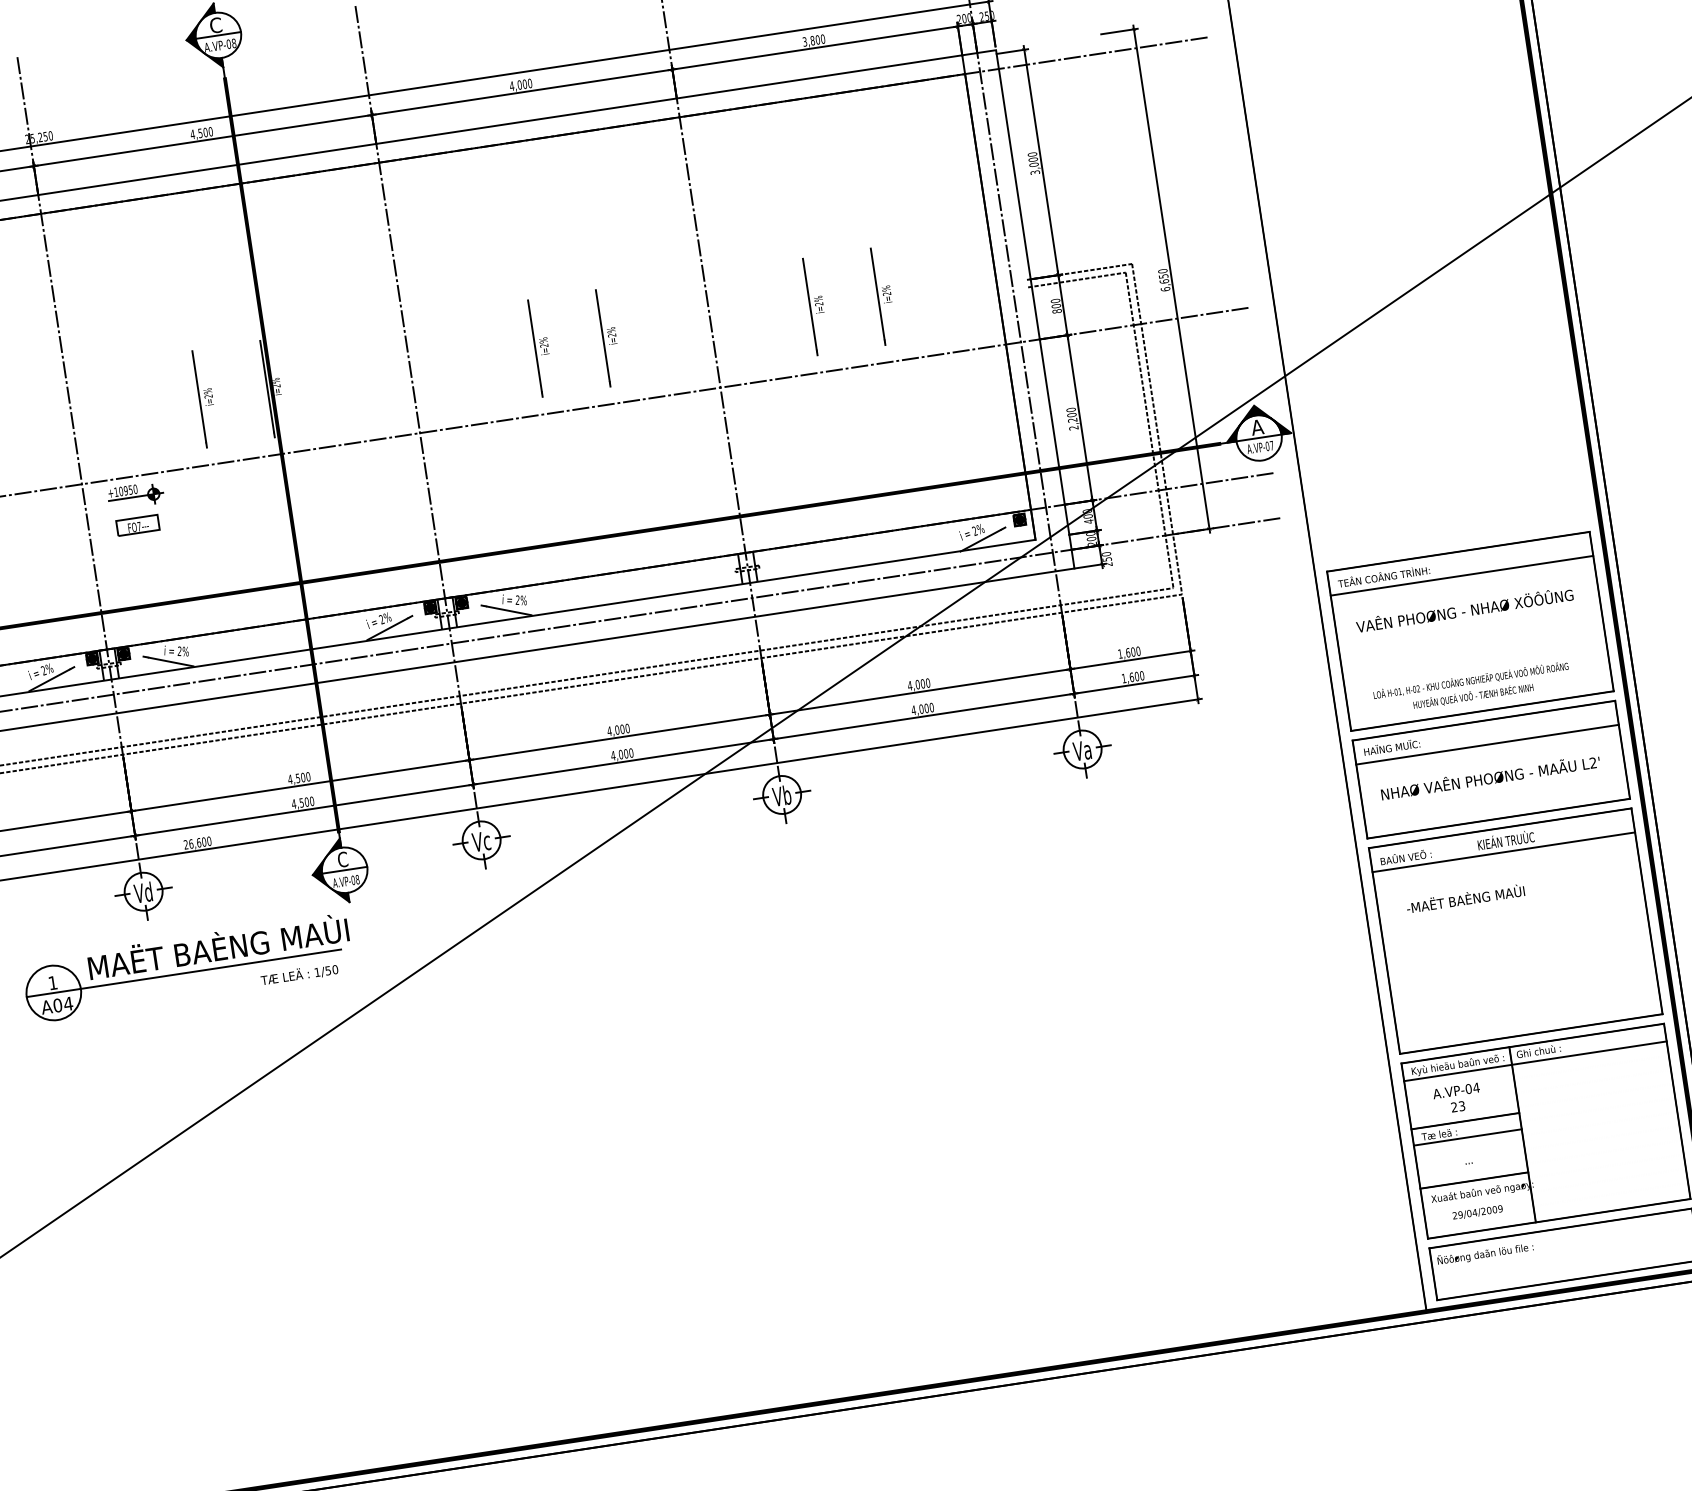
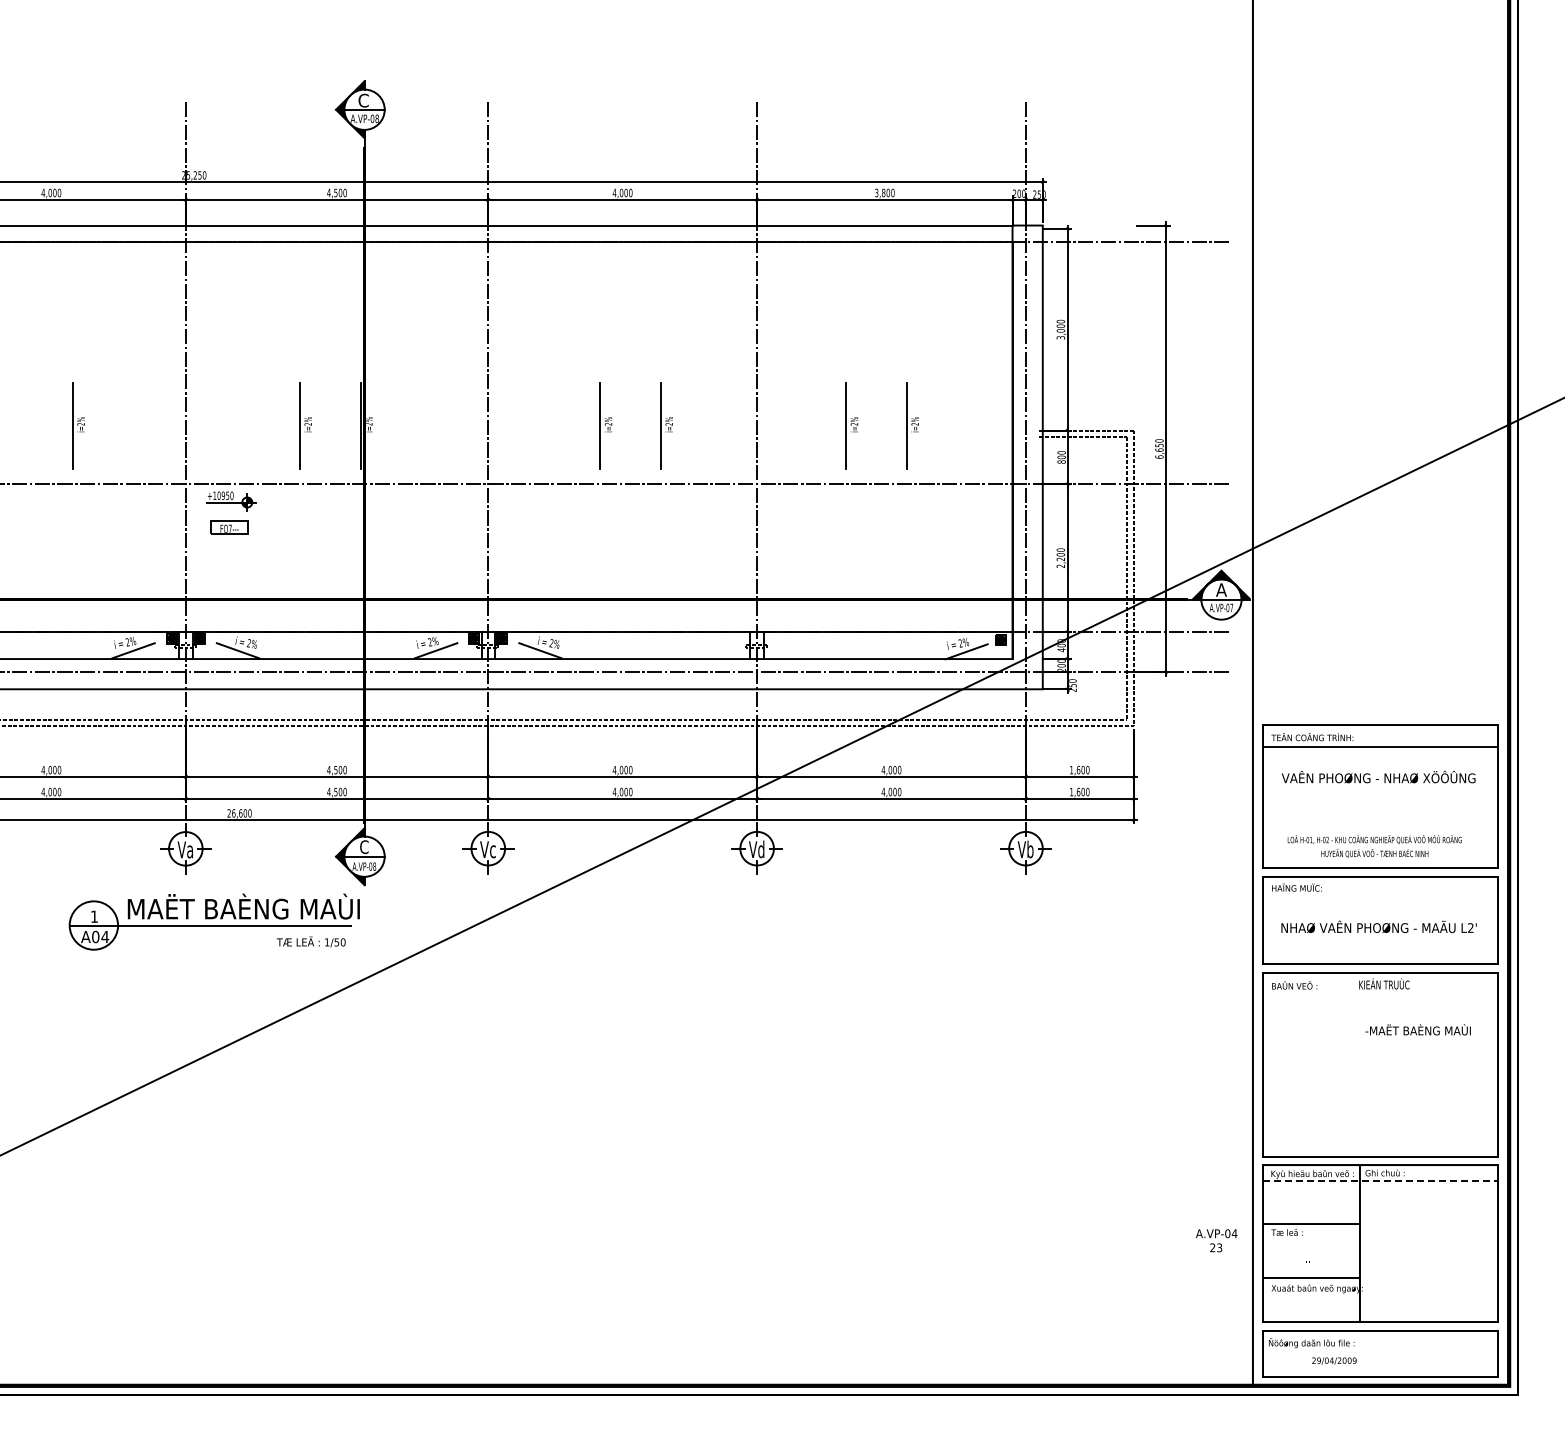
line: (1487, 745) -> (1380, 898), removed
text: (1085, 750) -> (1028, 849), Va -> Vb
text: (787, 795) -> (761, 849), Vb -> Vd
line: (1503, 852) -> (1380, 994), removed
text: (146, 892) -> (188, 849), Vd -> Va
text: (1464, 898) -> (1417, 1029), moved
line: (1536, 1061) -> (1381, 1181), solid -> dashed
text: (1457, 1098) -> (1216, 1240), moved
line: (1467, 1136) -> (1311, 1238), removed
text: (1477, 1212) -> (1334, 1360), moved

